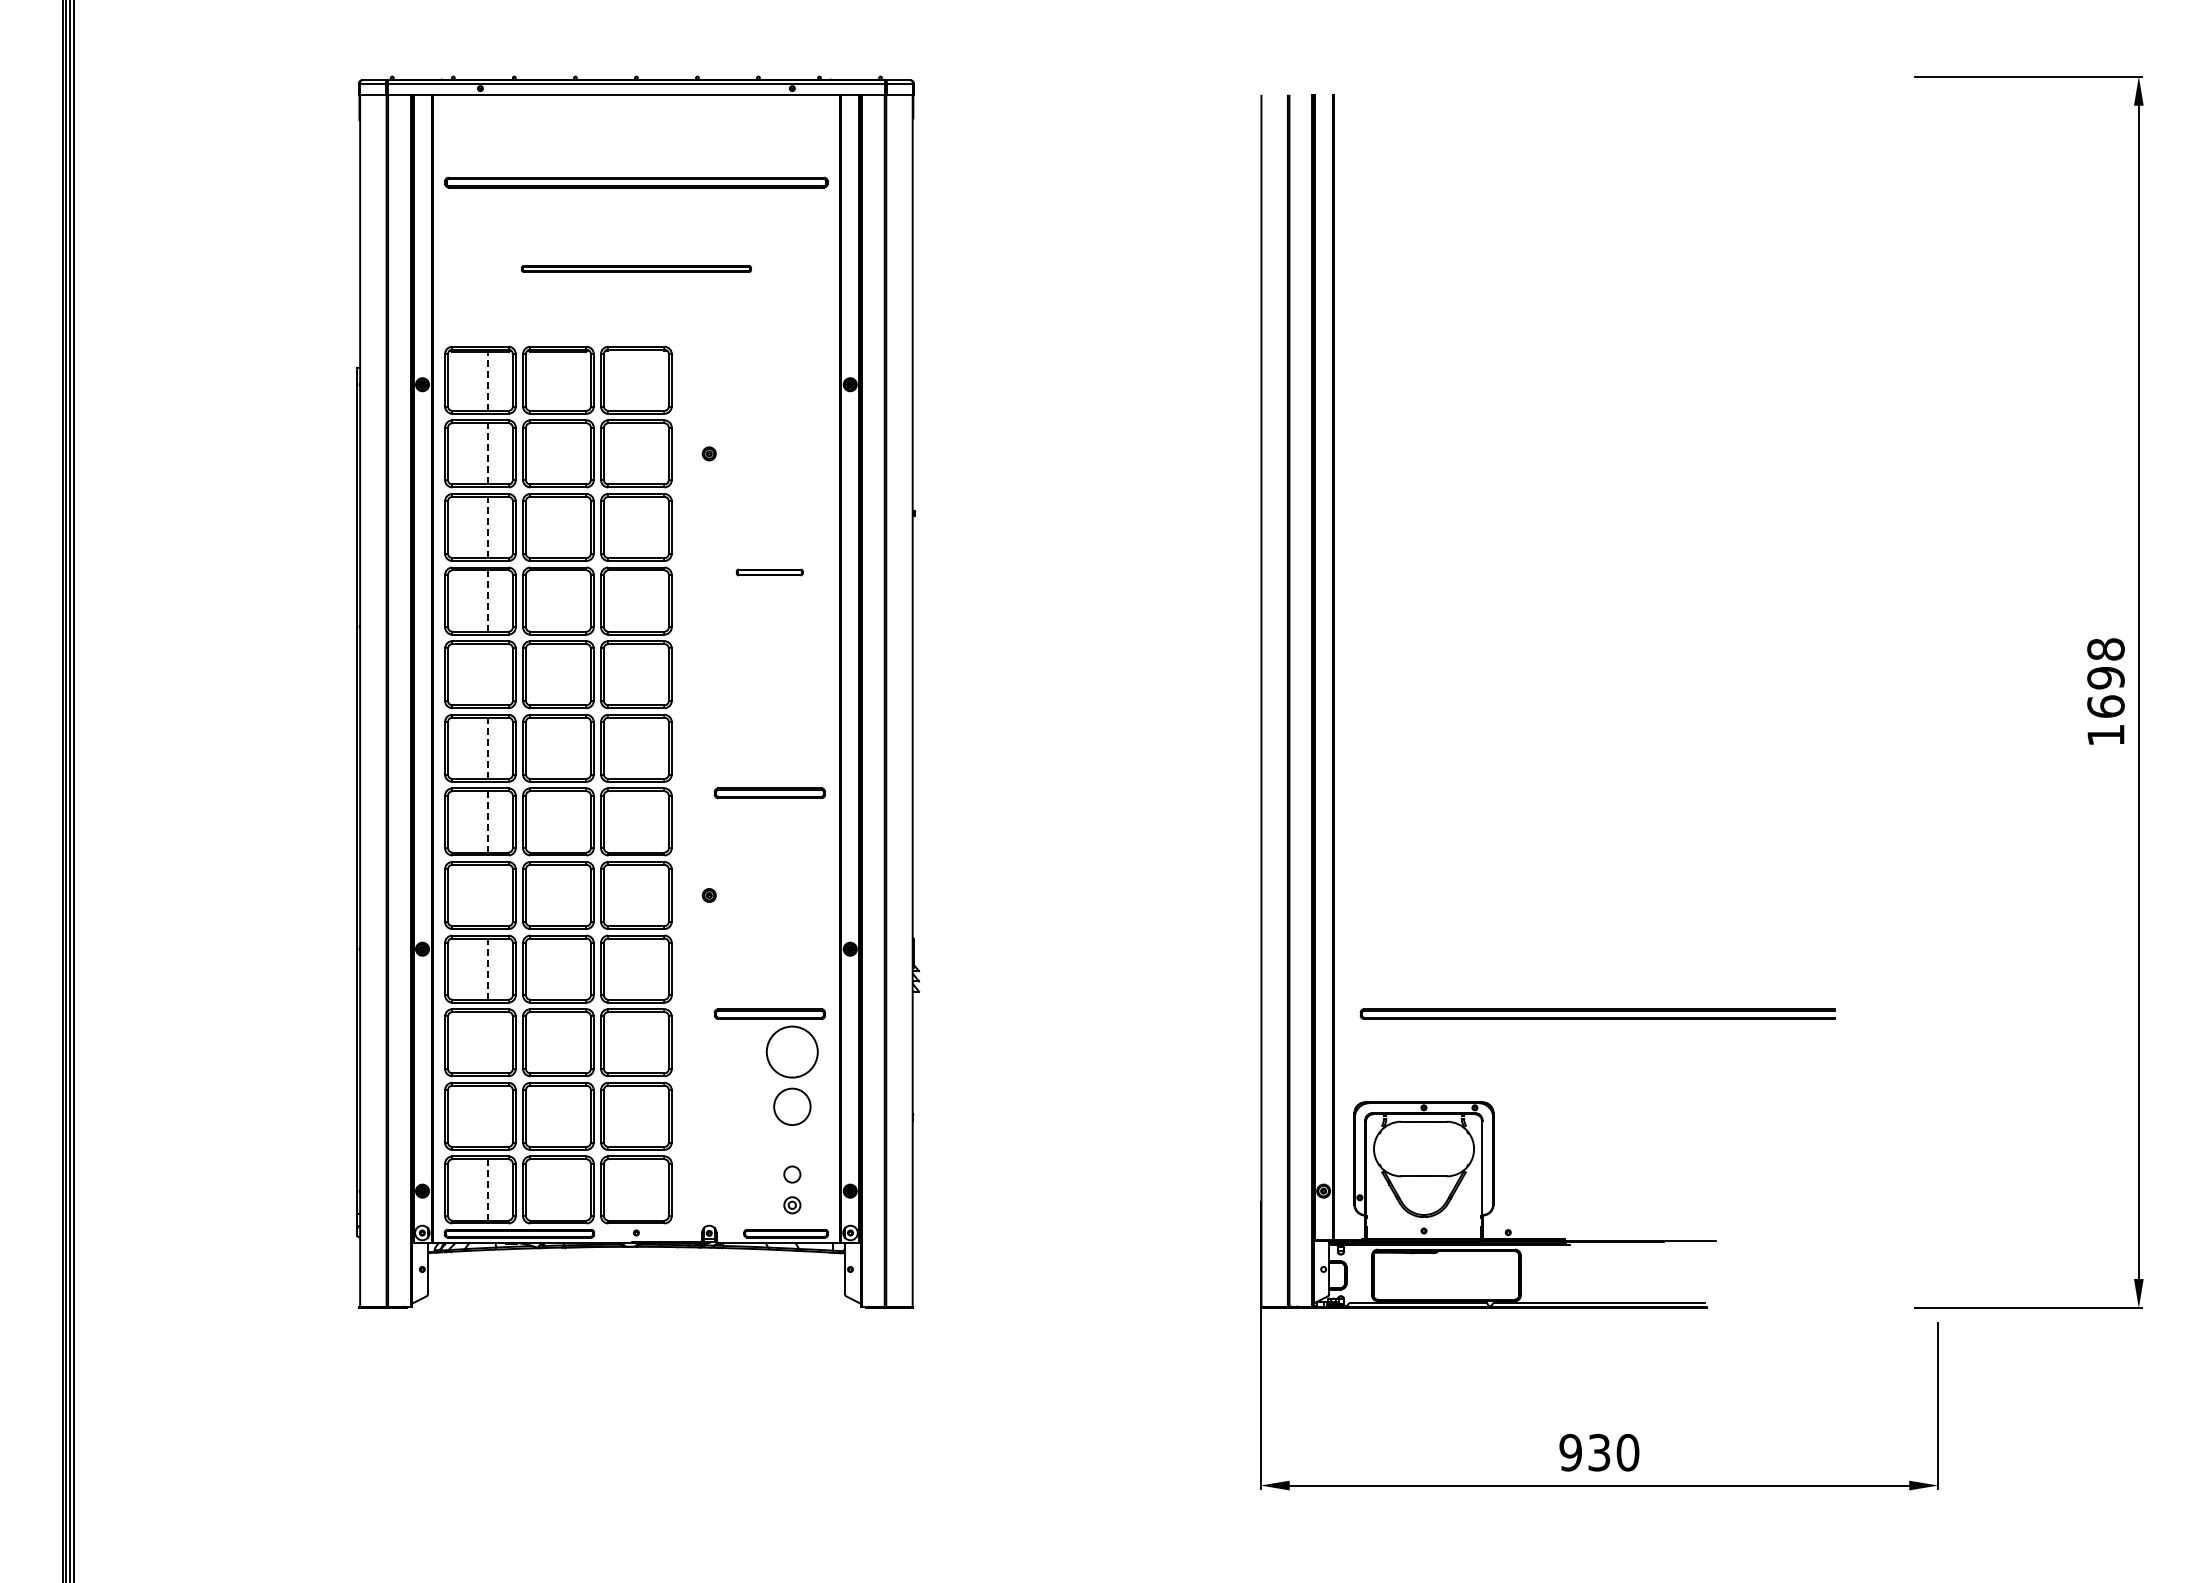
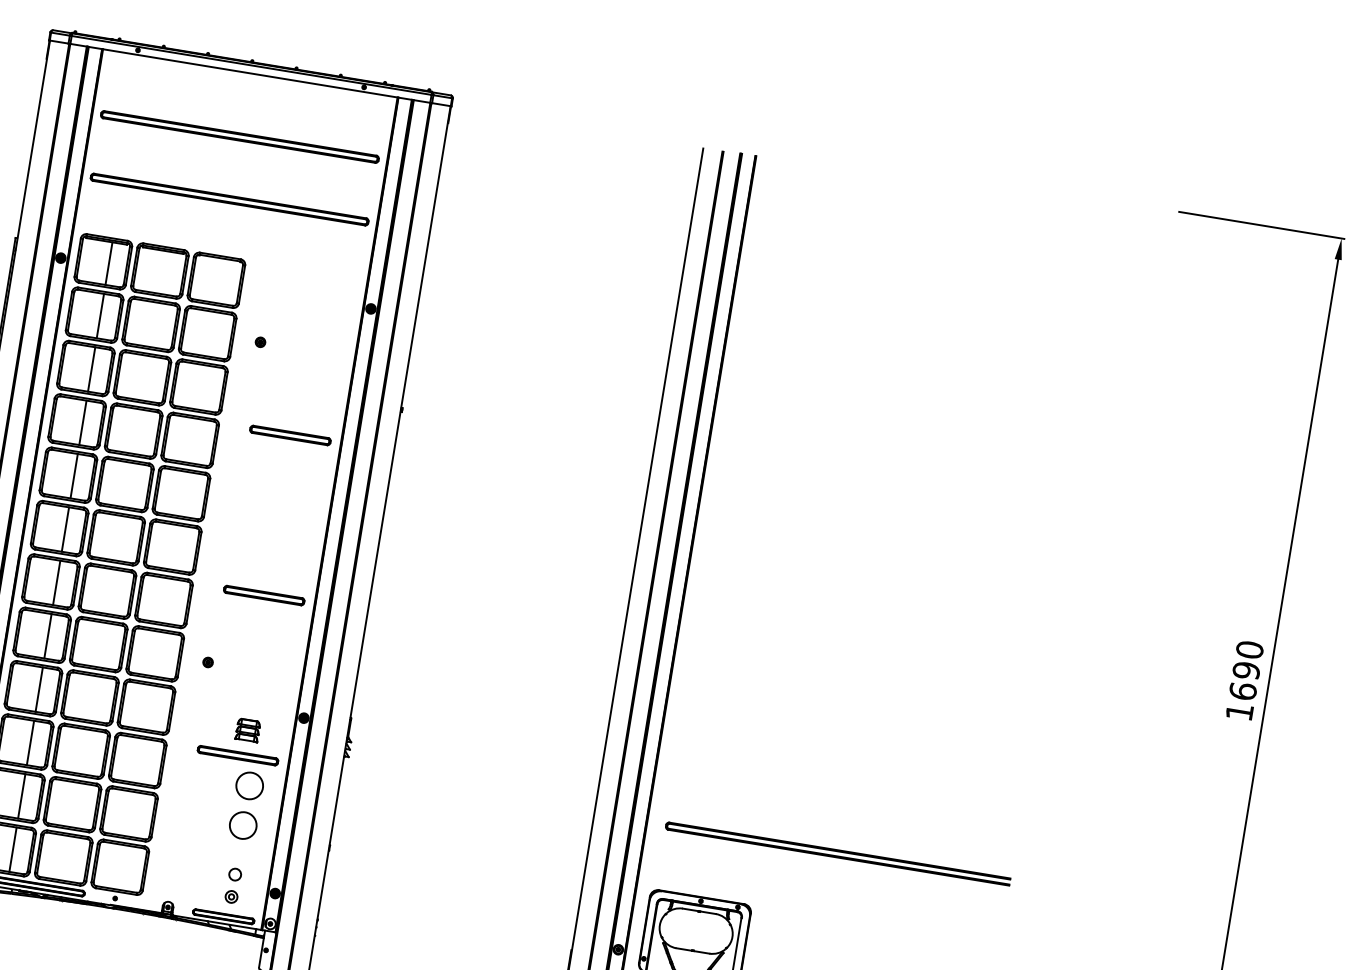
part: (636, 268) -> (229, 199), size x1.67
line: (488, 381) -> (109, 263), dashed -> solid
line: (488, 453) -> (100, 315), dashed -> solid
line: (488, 527) -> (91, 369), dashed -> solid
part: (769, 572) -> (290, 435), size x1.67
line: (488, 601) -> (82, 423), dashed -> solid
text: (2105, 649) -> (1249, 649), 1698 -> 1690
line: (488, 674) -> (74, 476), added
line: (488, 748) -> (65, 529), dashed -> solid
line: (488, 821) -> (56, 582), dashed -> solid
line: (488, 895) -> (48, 636), added
line: (488, 969) -> (39, 689), dashed -> solid
part: (777, 978) -> (247, 730), added
line: (488, 1042) -> (30, 742), added
circle: (792, 1052) -> (249, 786), size x0.71
line: (488, 1115) -> (21, 795), added
line: (488, 1189) -> (13, 849), dashed -> solid

